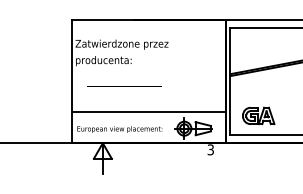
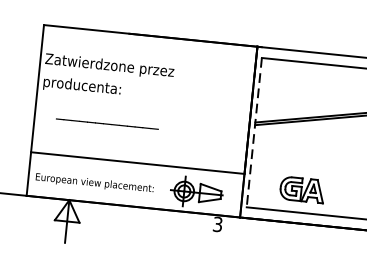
line: (230, 81) -> (254, 132), solid -> dashed
part: (258, 115) -> (302, 189), moved

